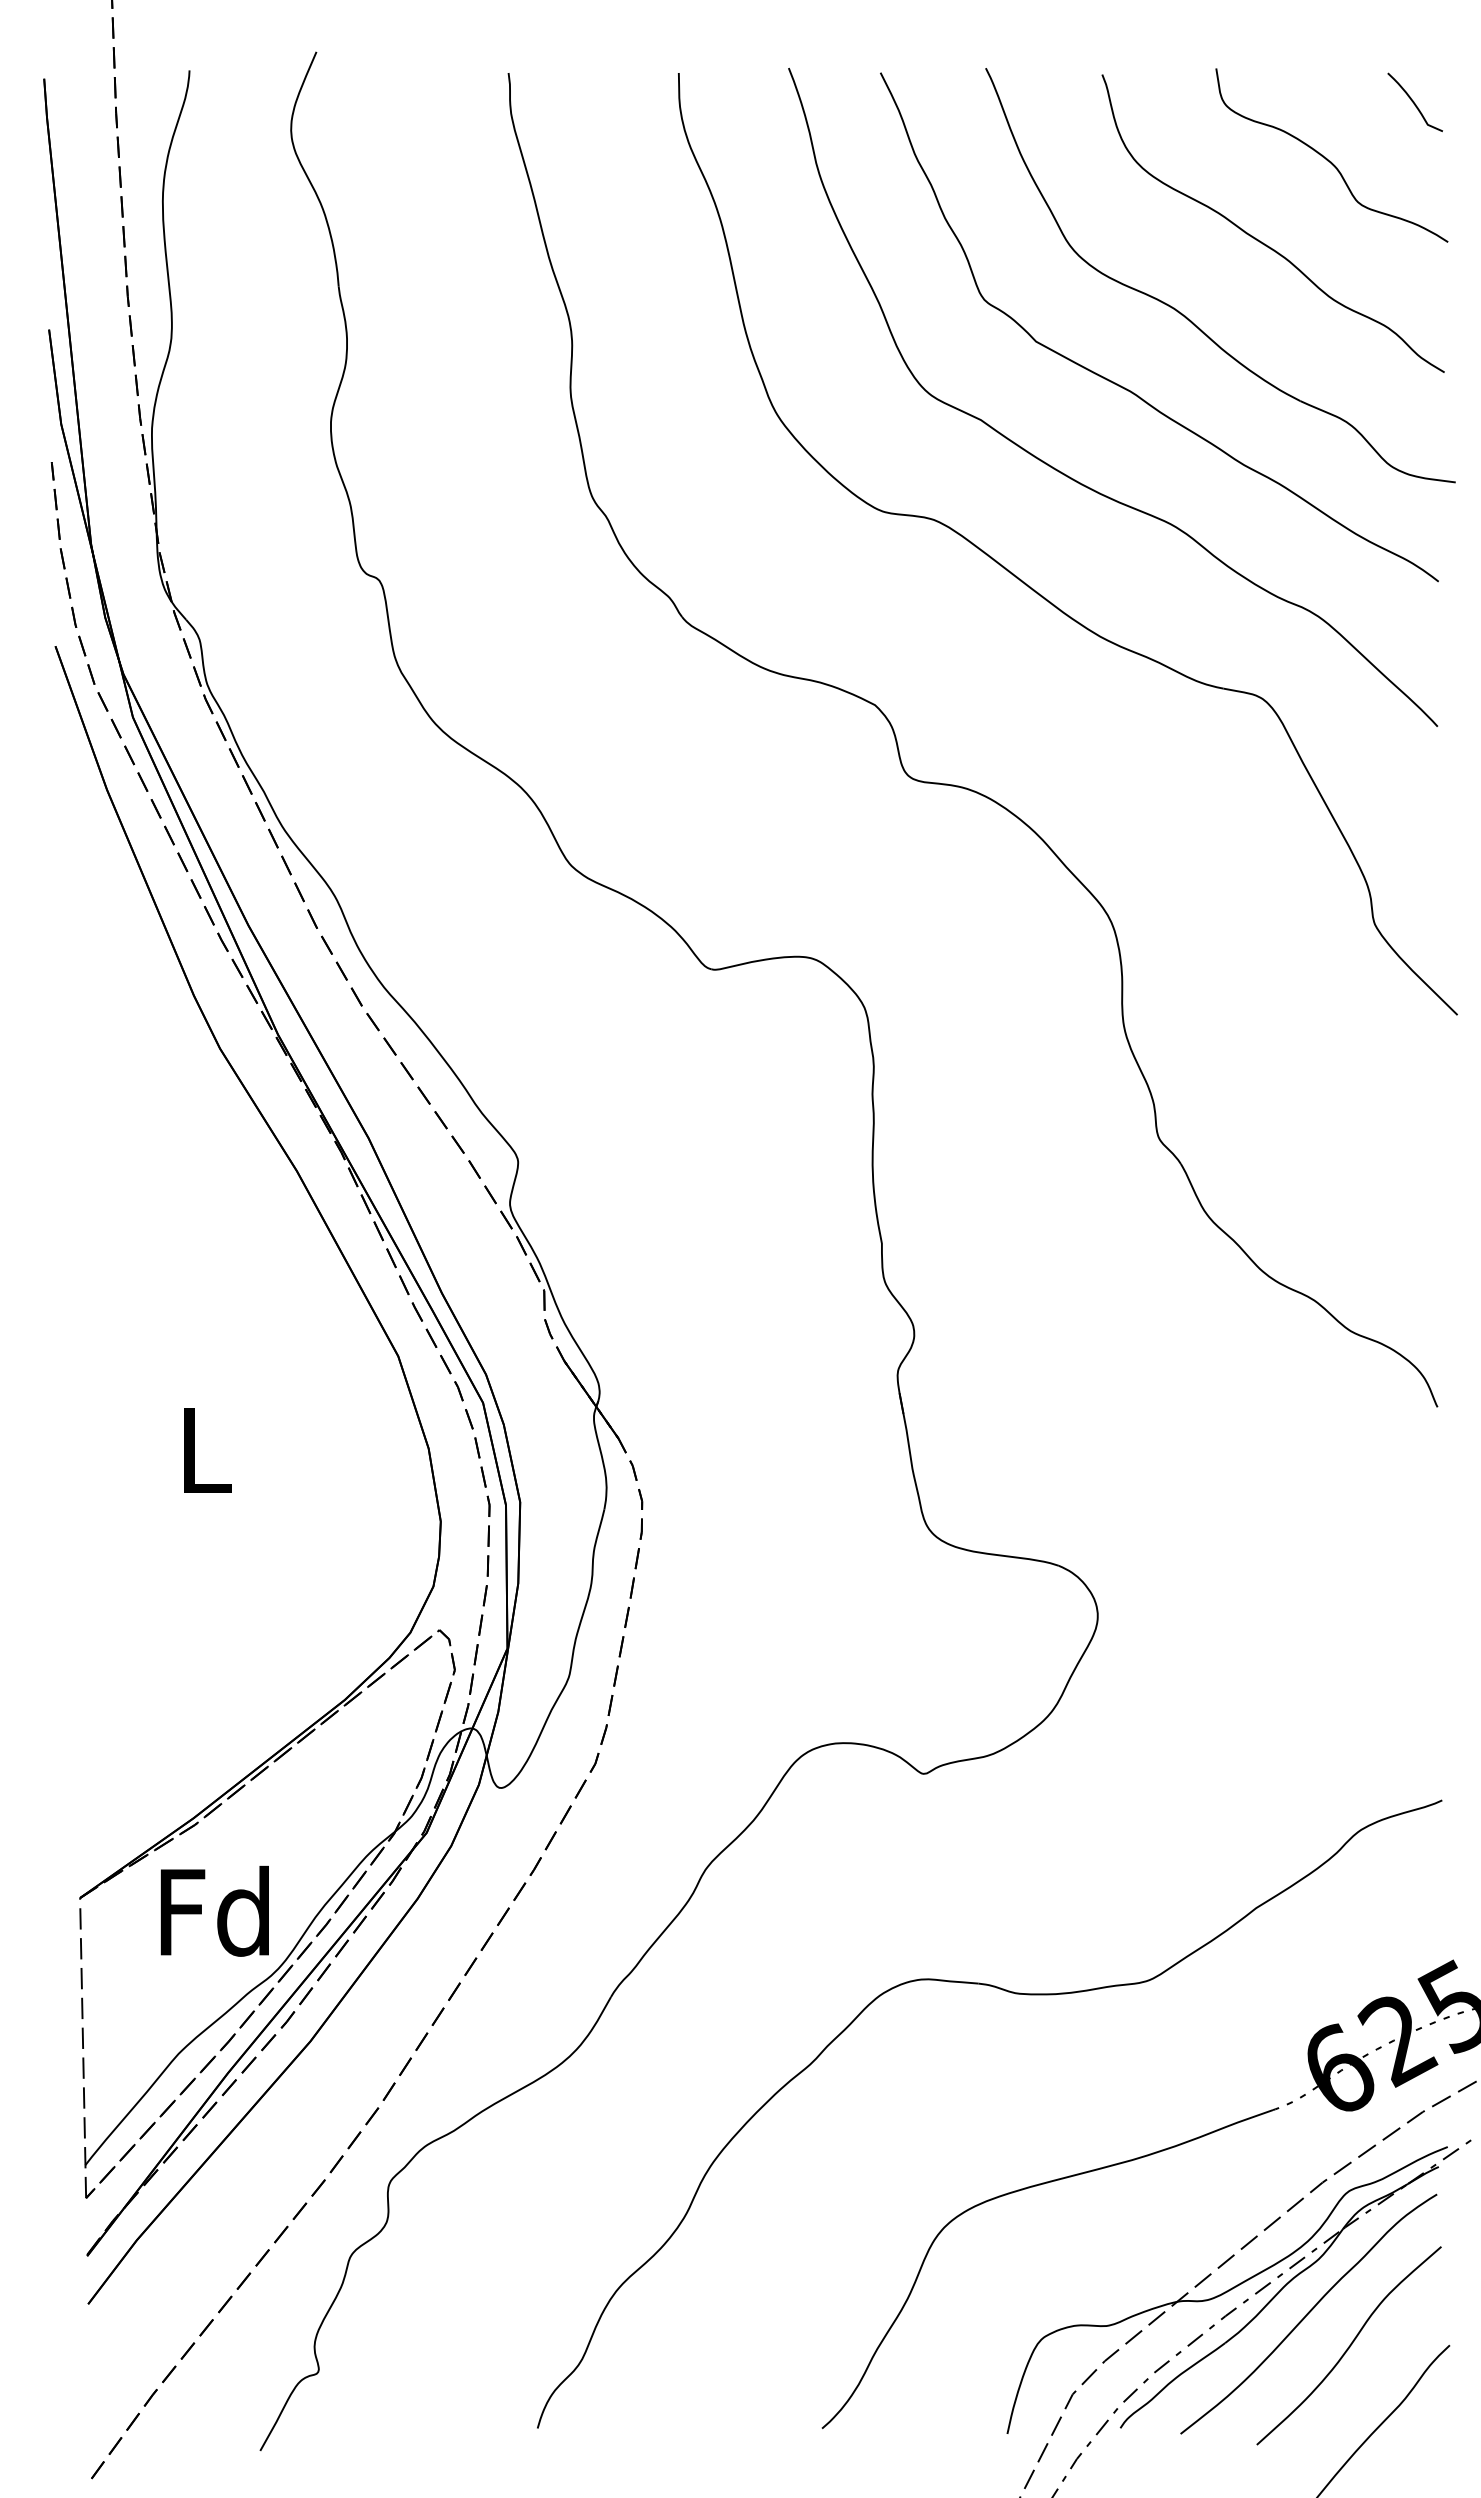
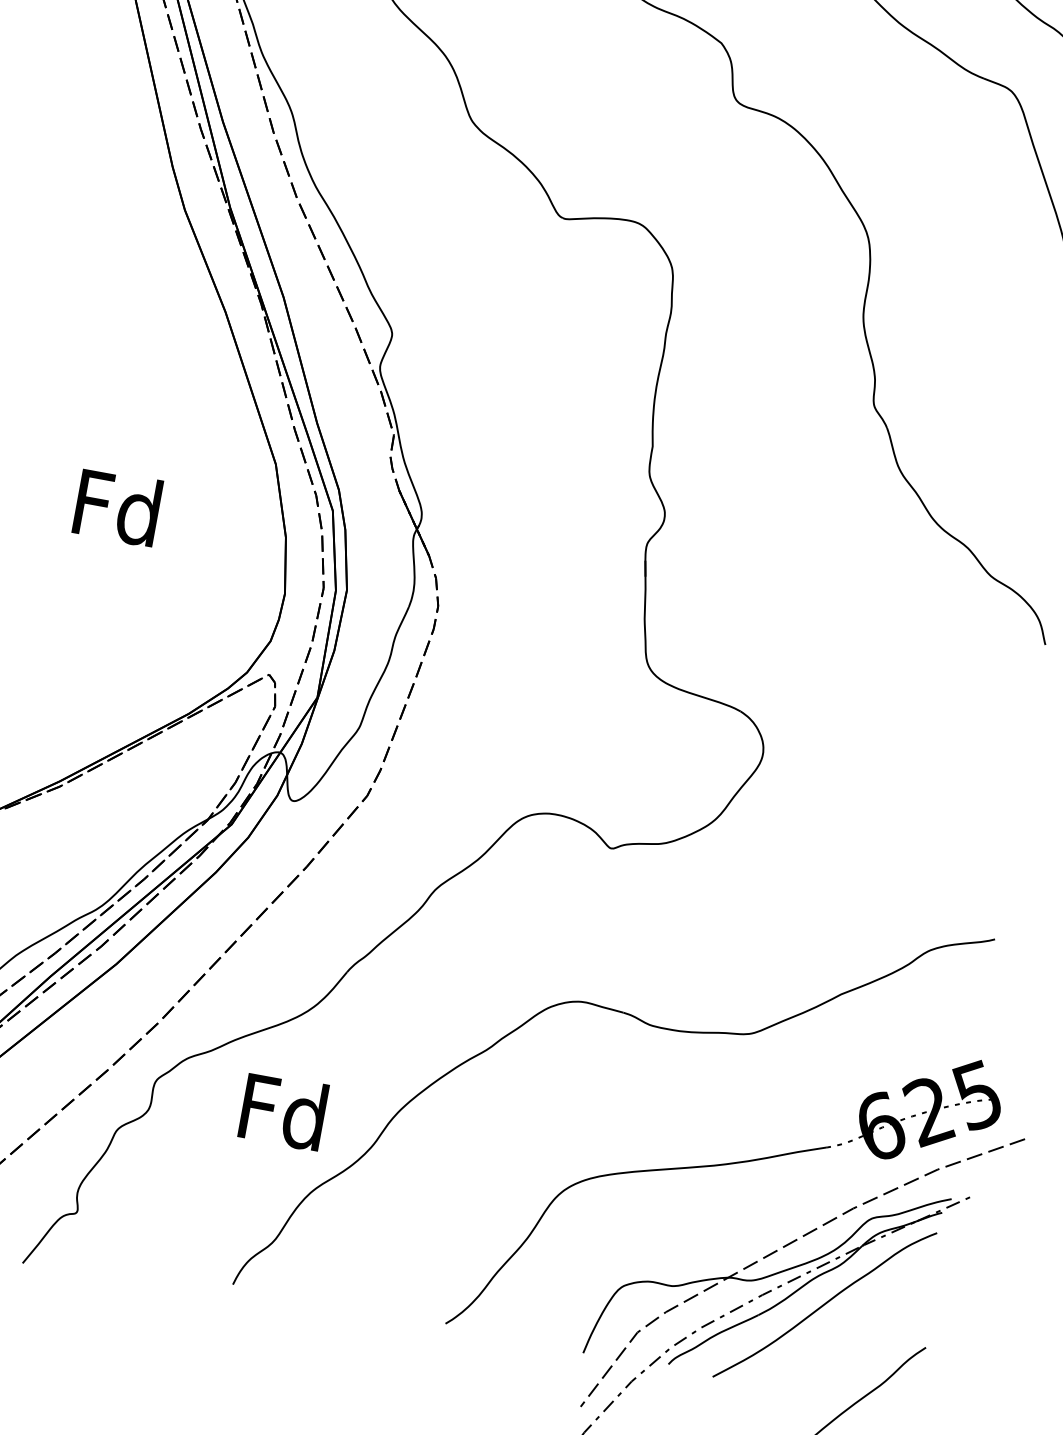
text: (203, 1449) -> (117, 507), L -> Fd
text: (214, 1911) -> (283, 1111), moved
curve: (1349, 2345) -> (850, 1333), removed

